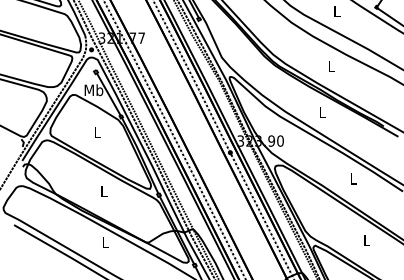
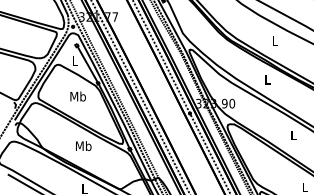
text: (93, 90) -> (74, 61), Mb -> L
text: (97, 132) -> (78, 96), L -> Mb
text: (104, 191) -> (83, 146), L -> Mb

